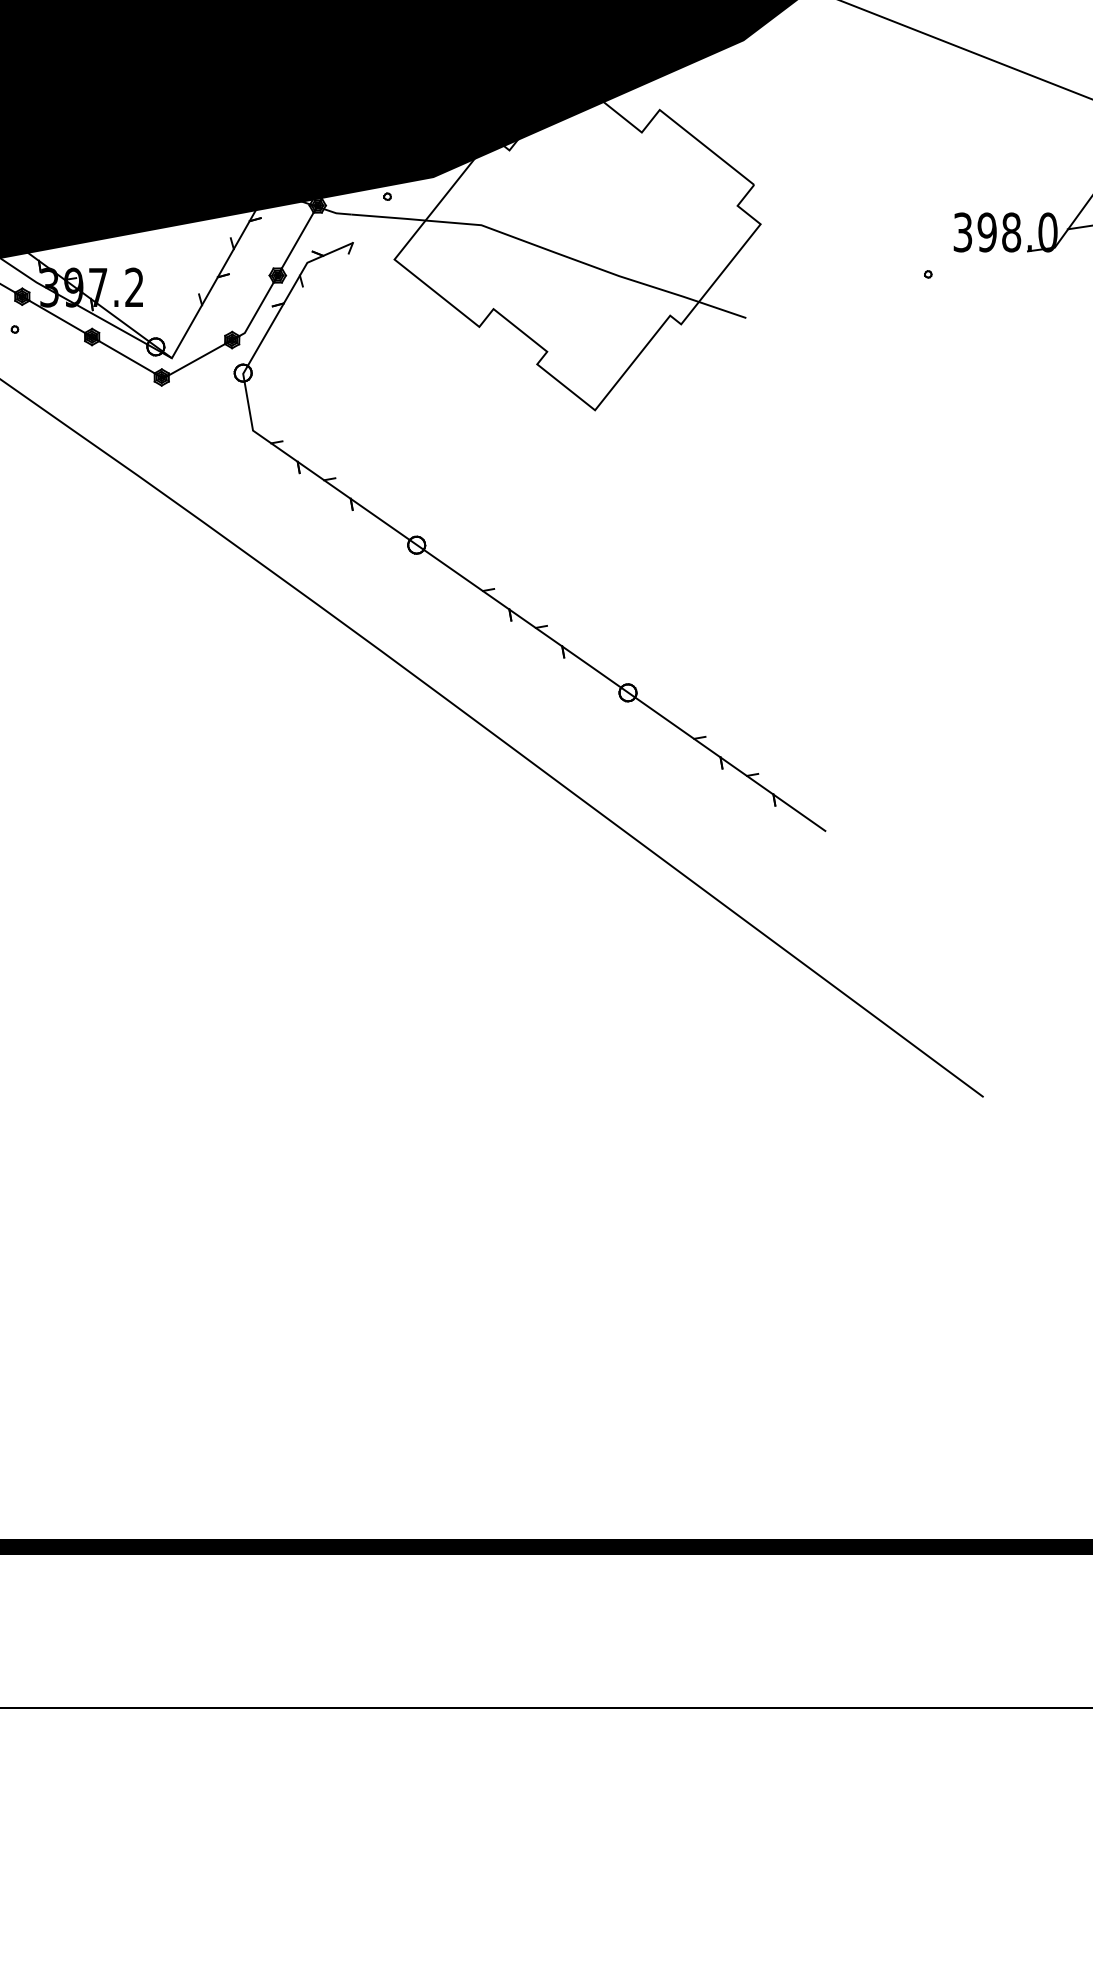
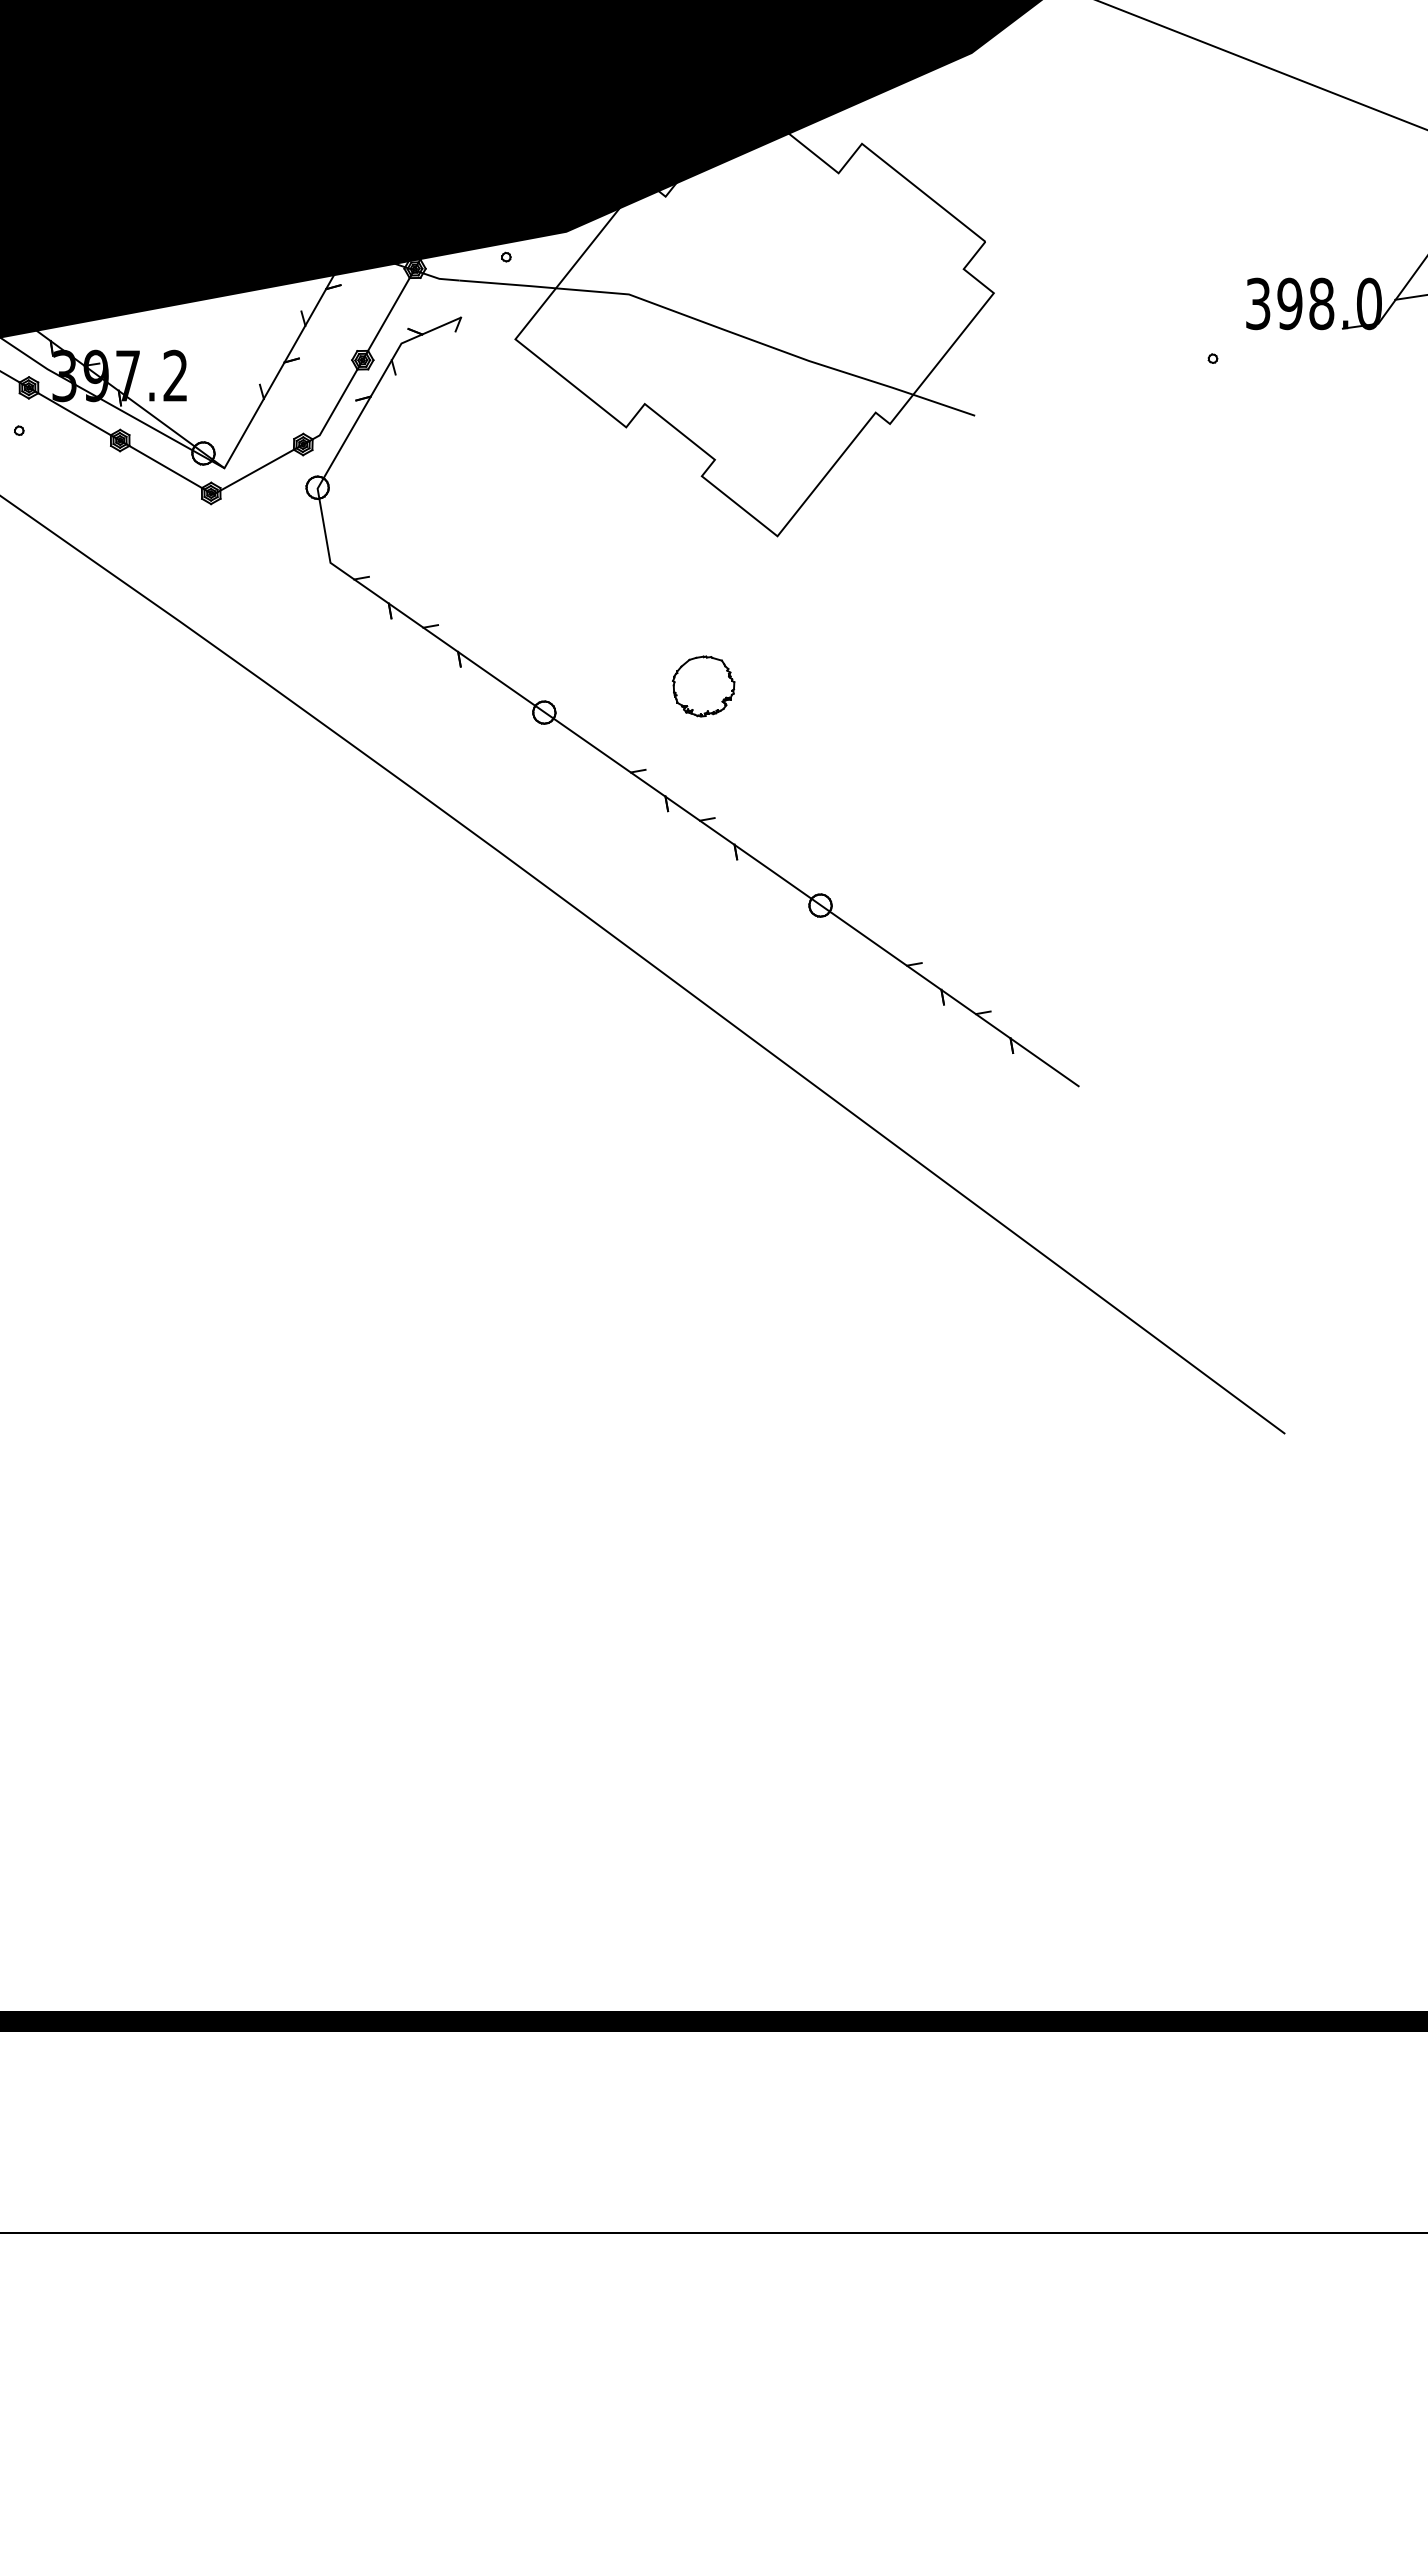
part: (538, 525) -> (703, 686), added

